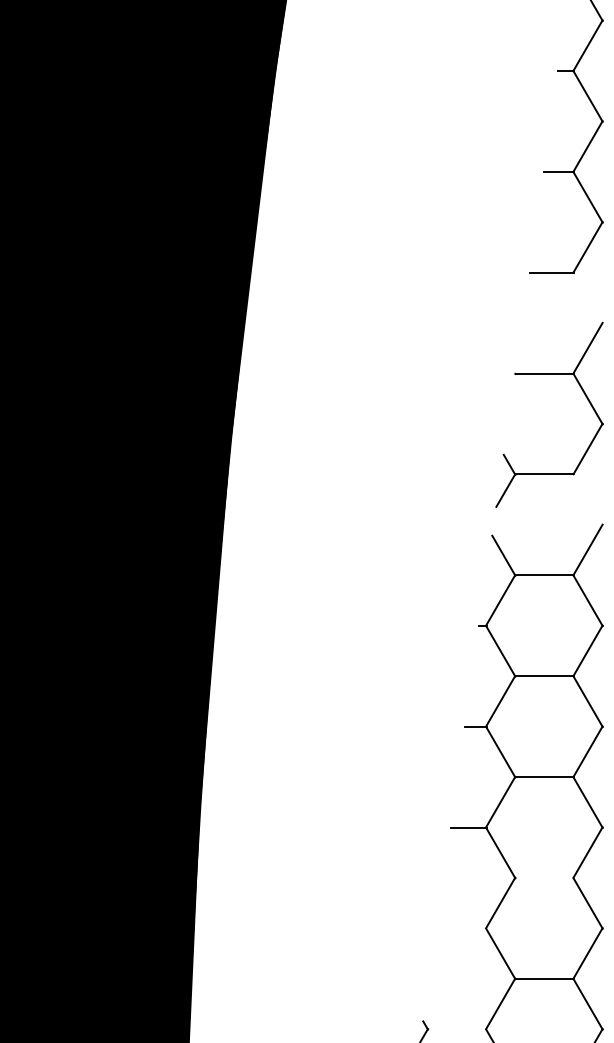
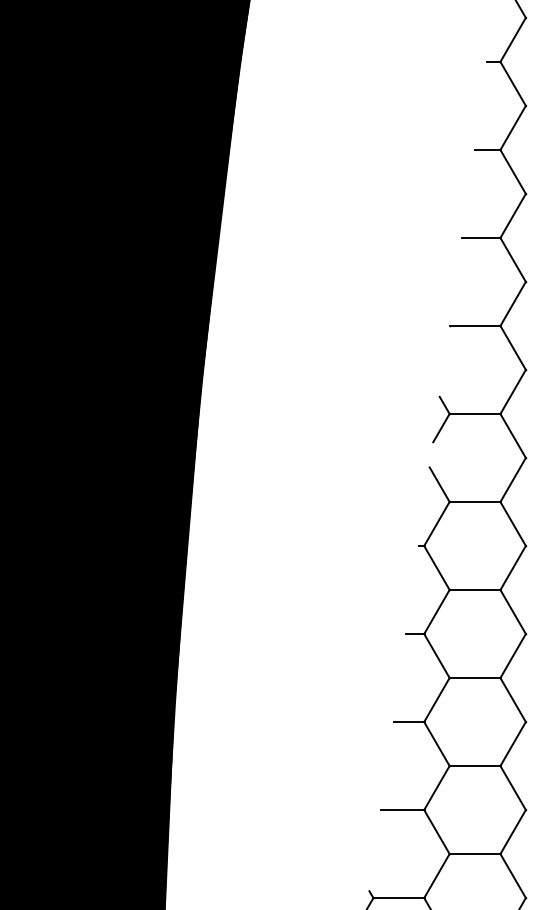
line: (588, 298) -> (513, 260), added
line: (588, 500) -> (513, 436), added
line: (544, 878) -> (475, 766), added
line: (461, 928) -> (402, 810), added
line: (457, 1029) -> (399, 898), added

